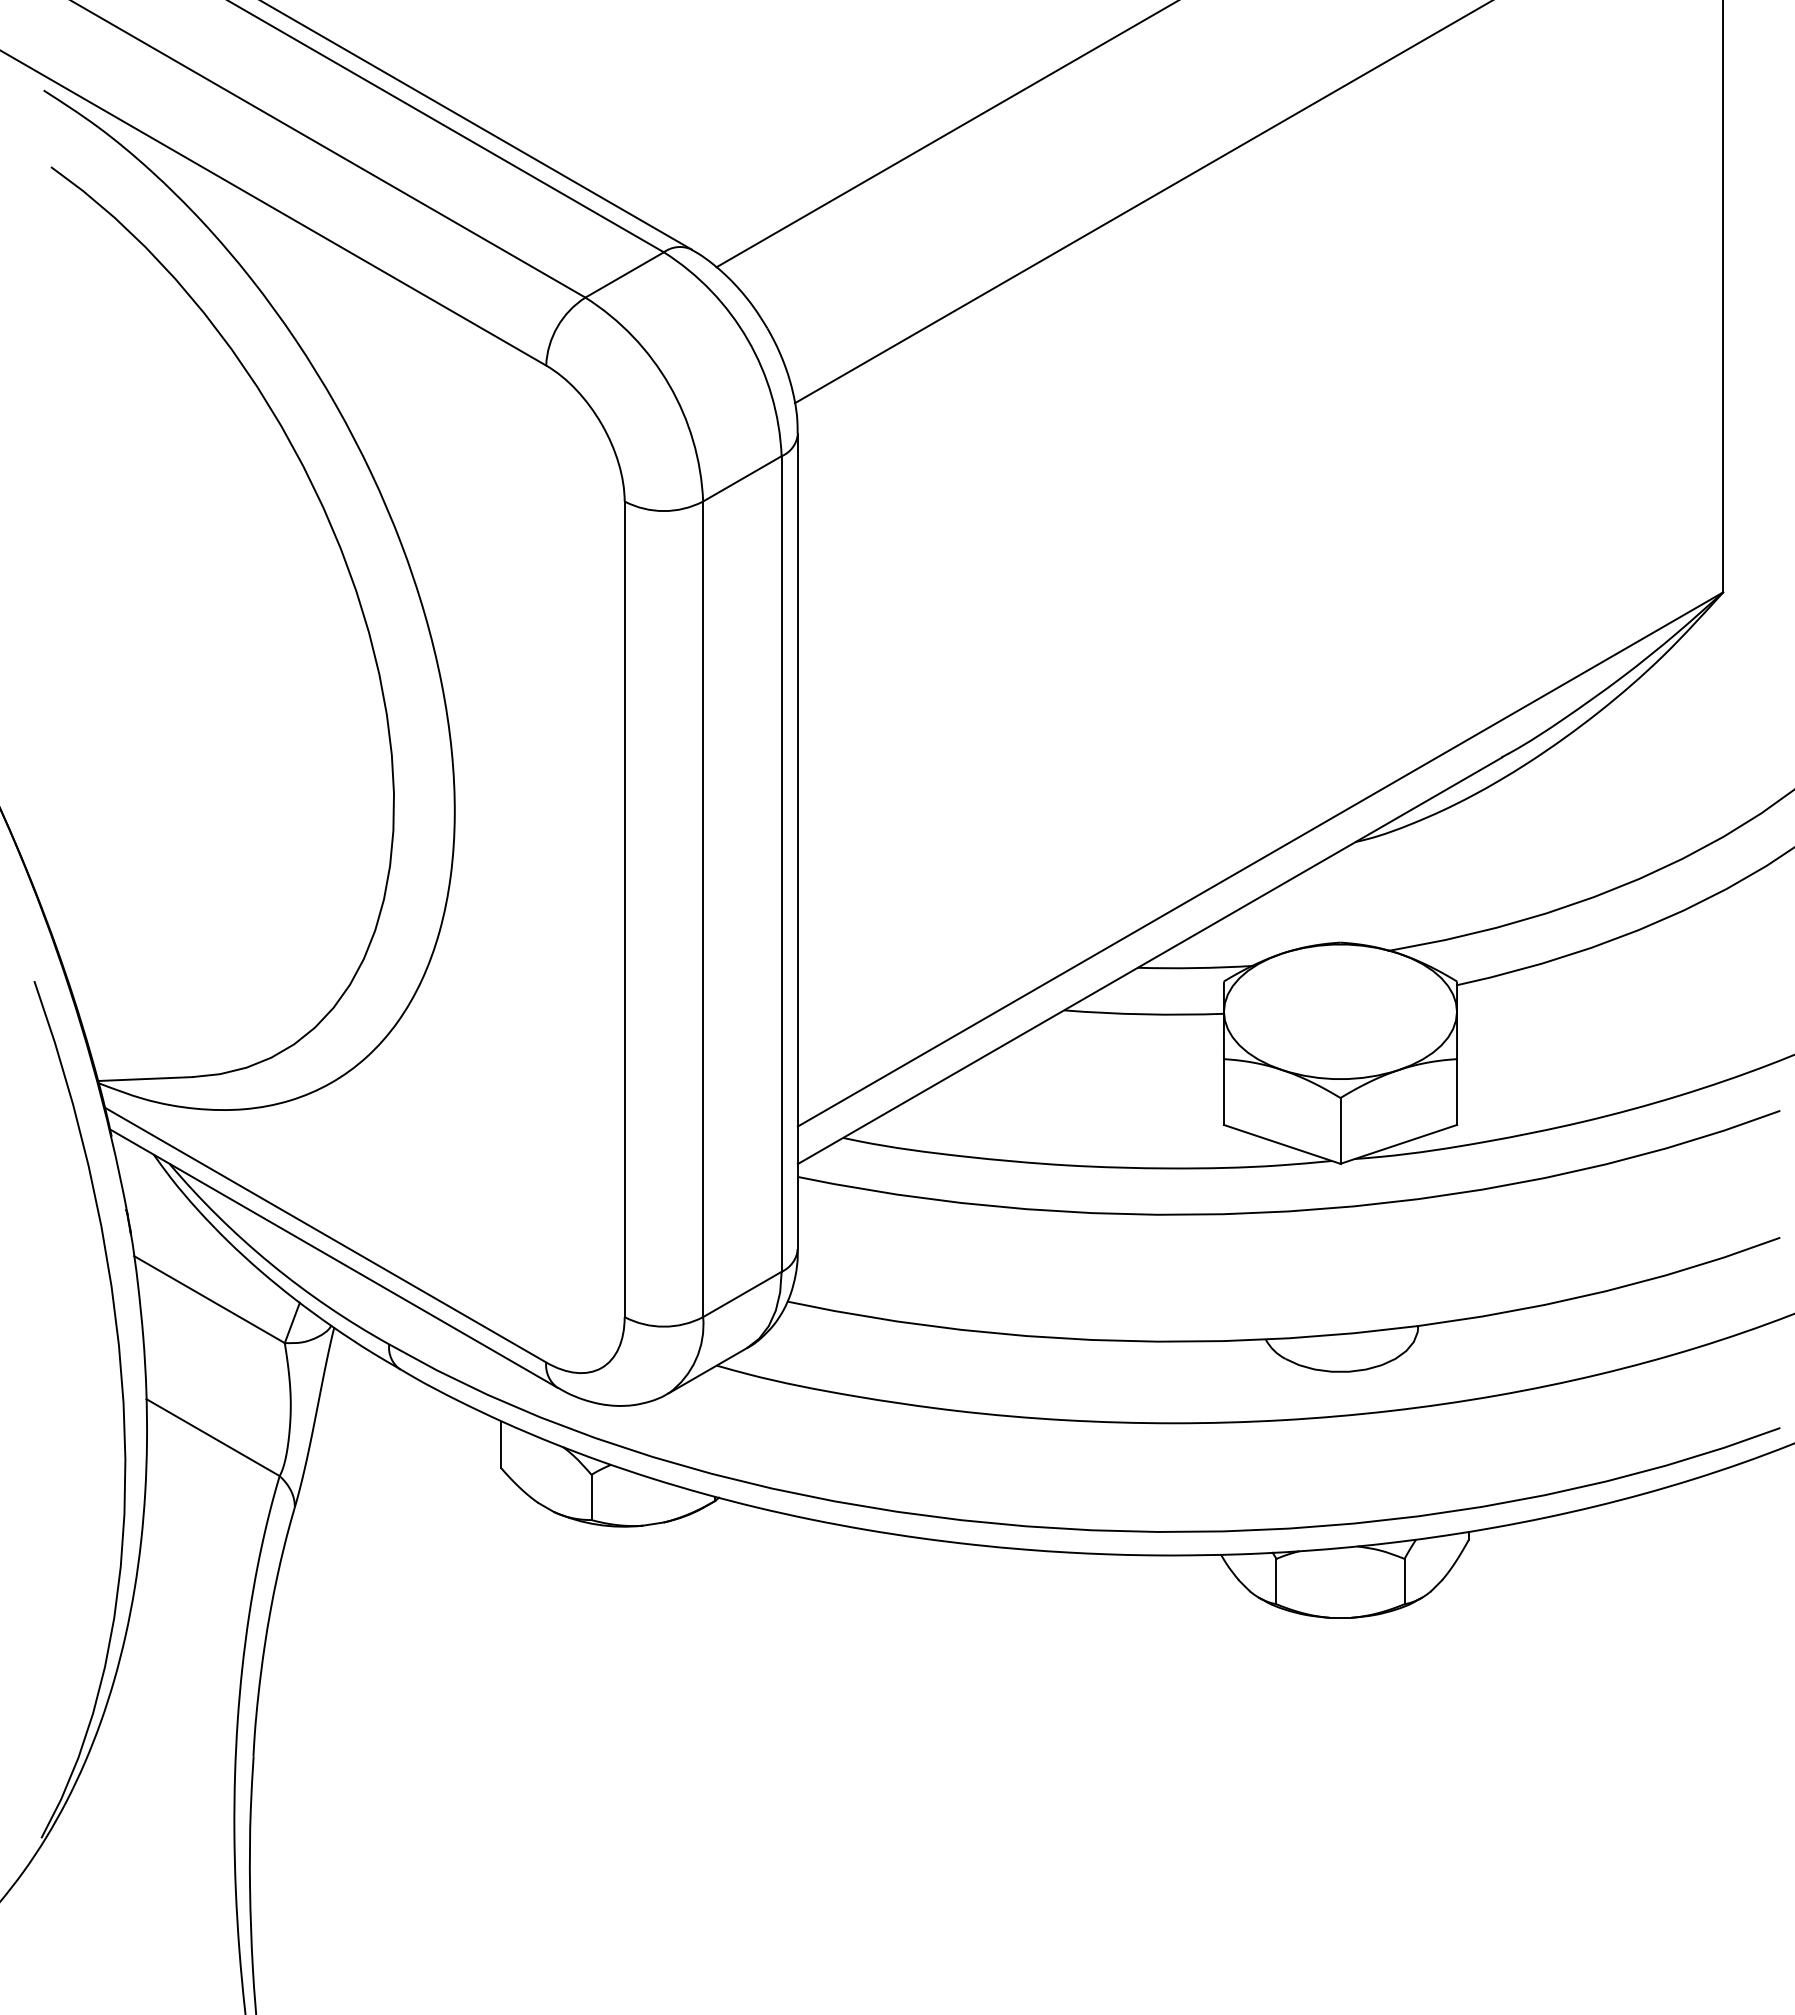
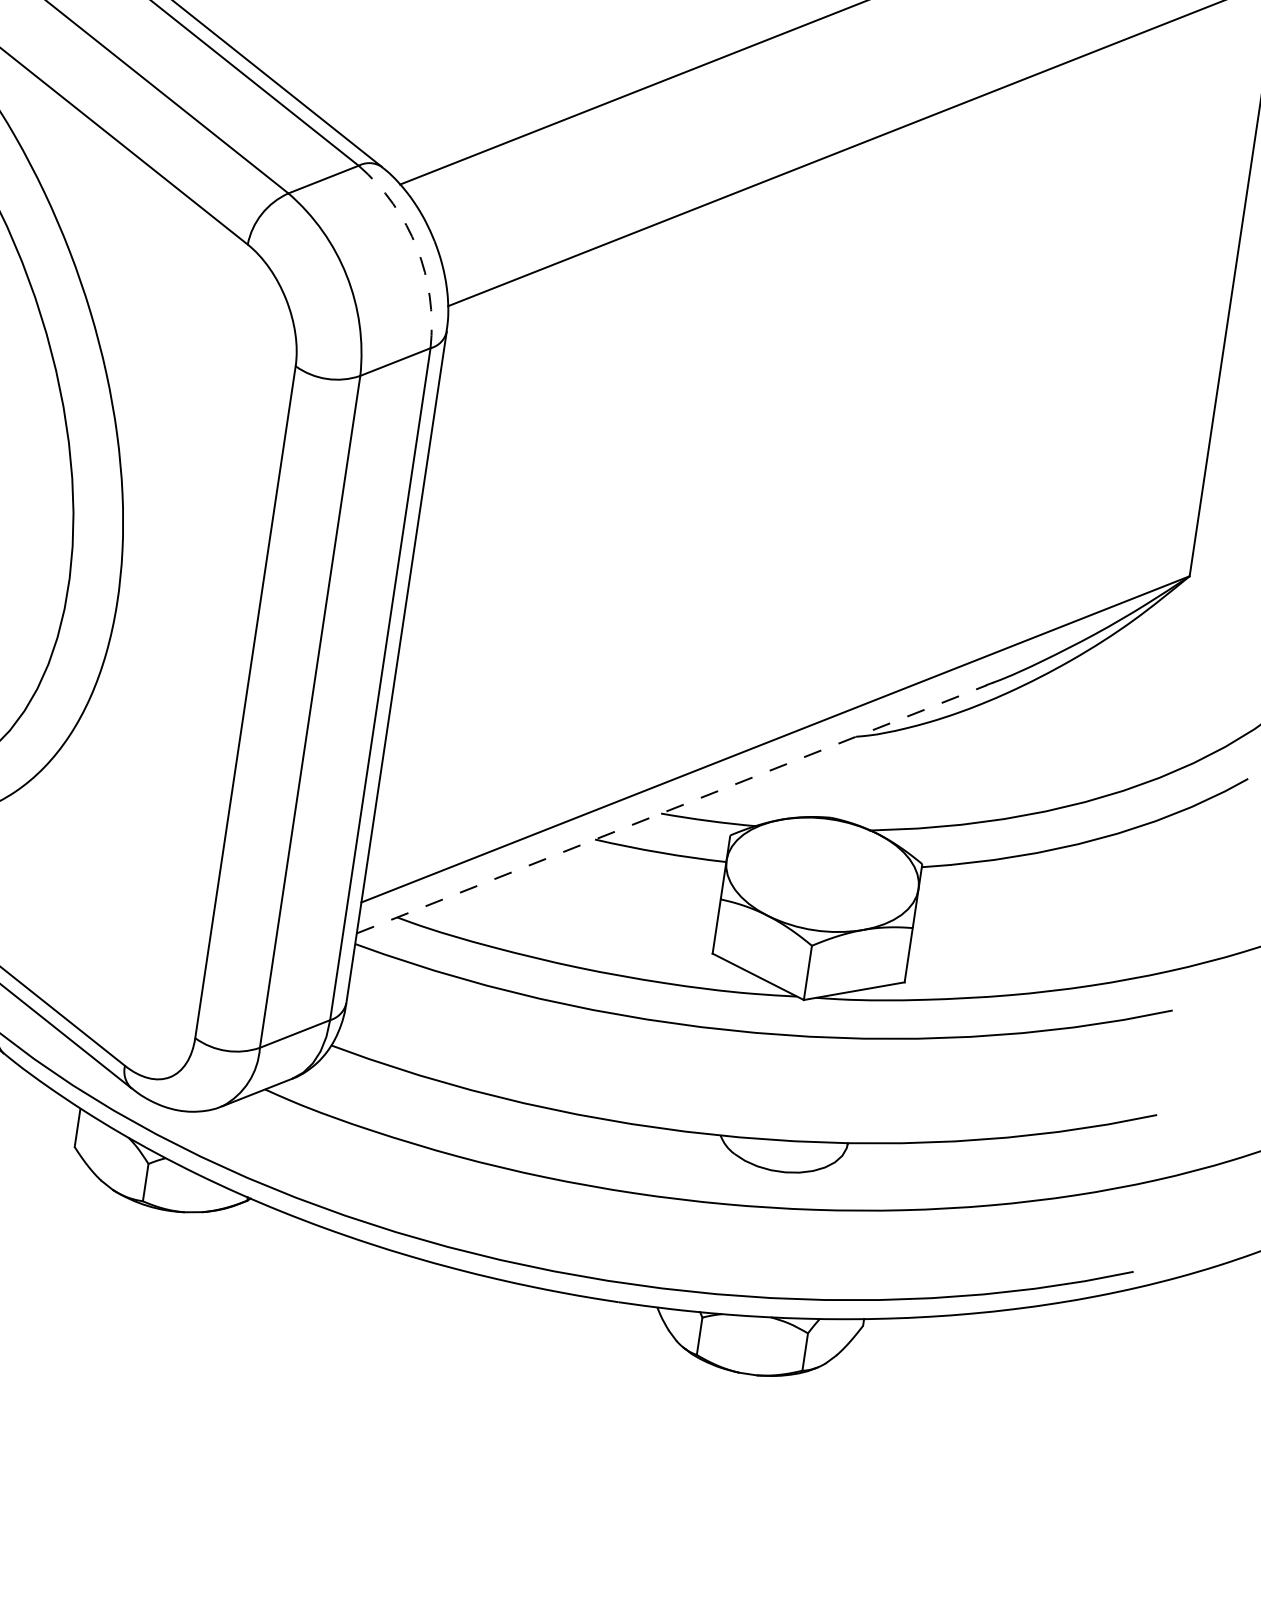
arc: (747, 339) -> (416, 247), solid -> dashed
line: (1150, 960) -> (672, 809), solid -> dashed

